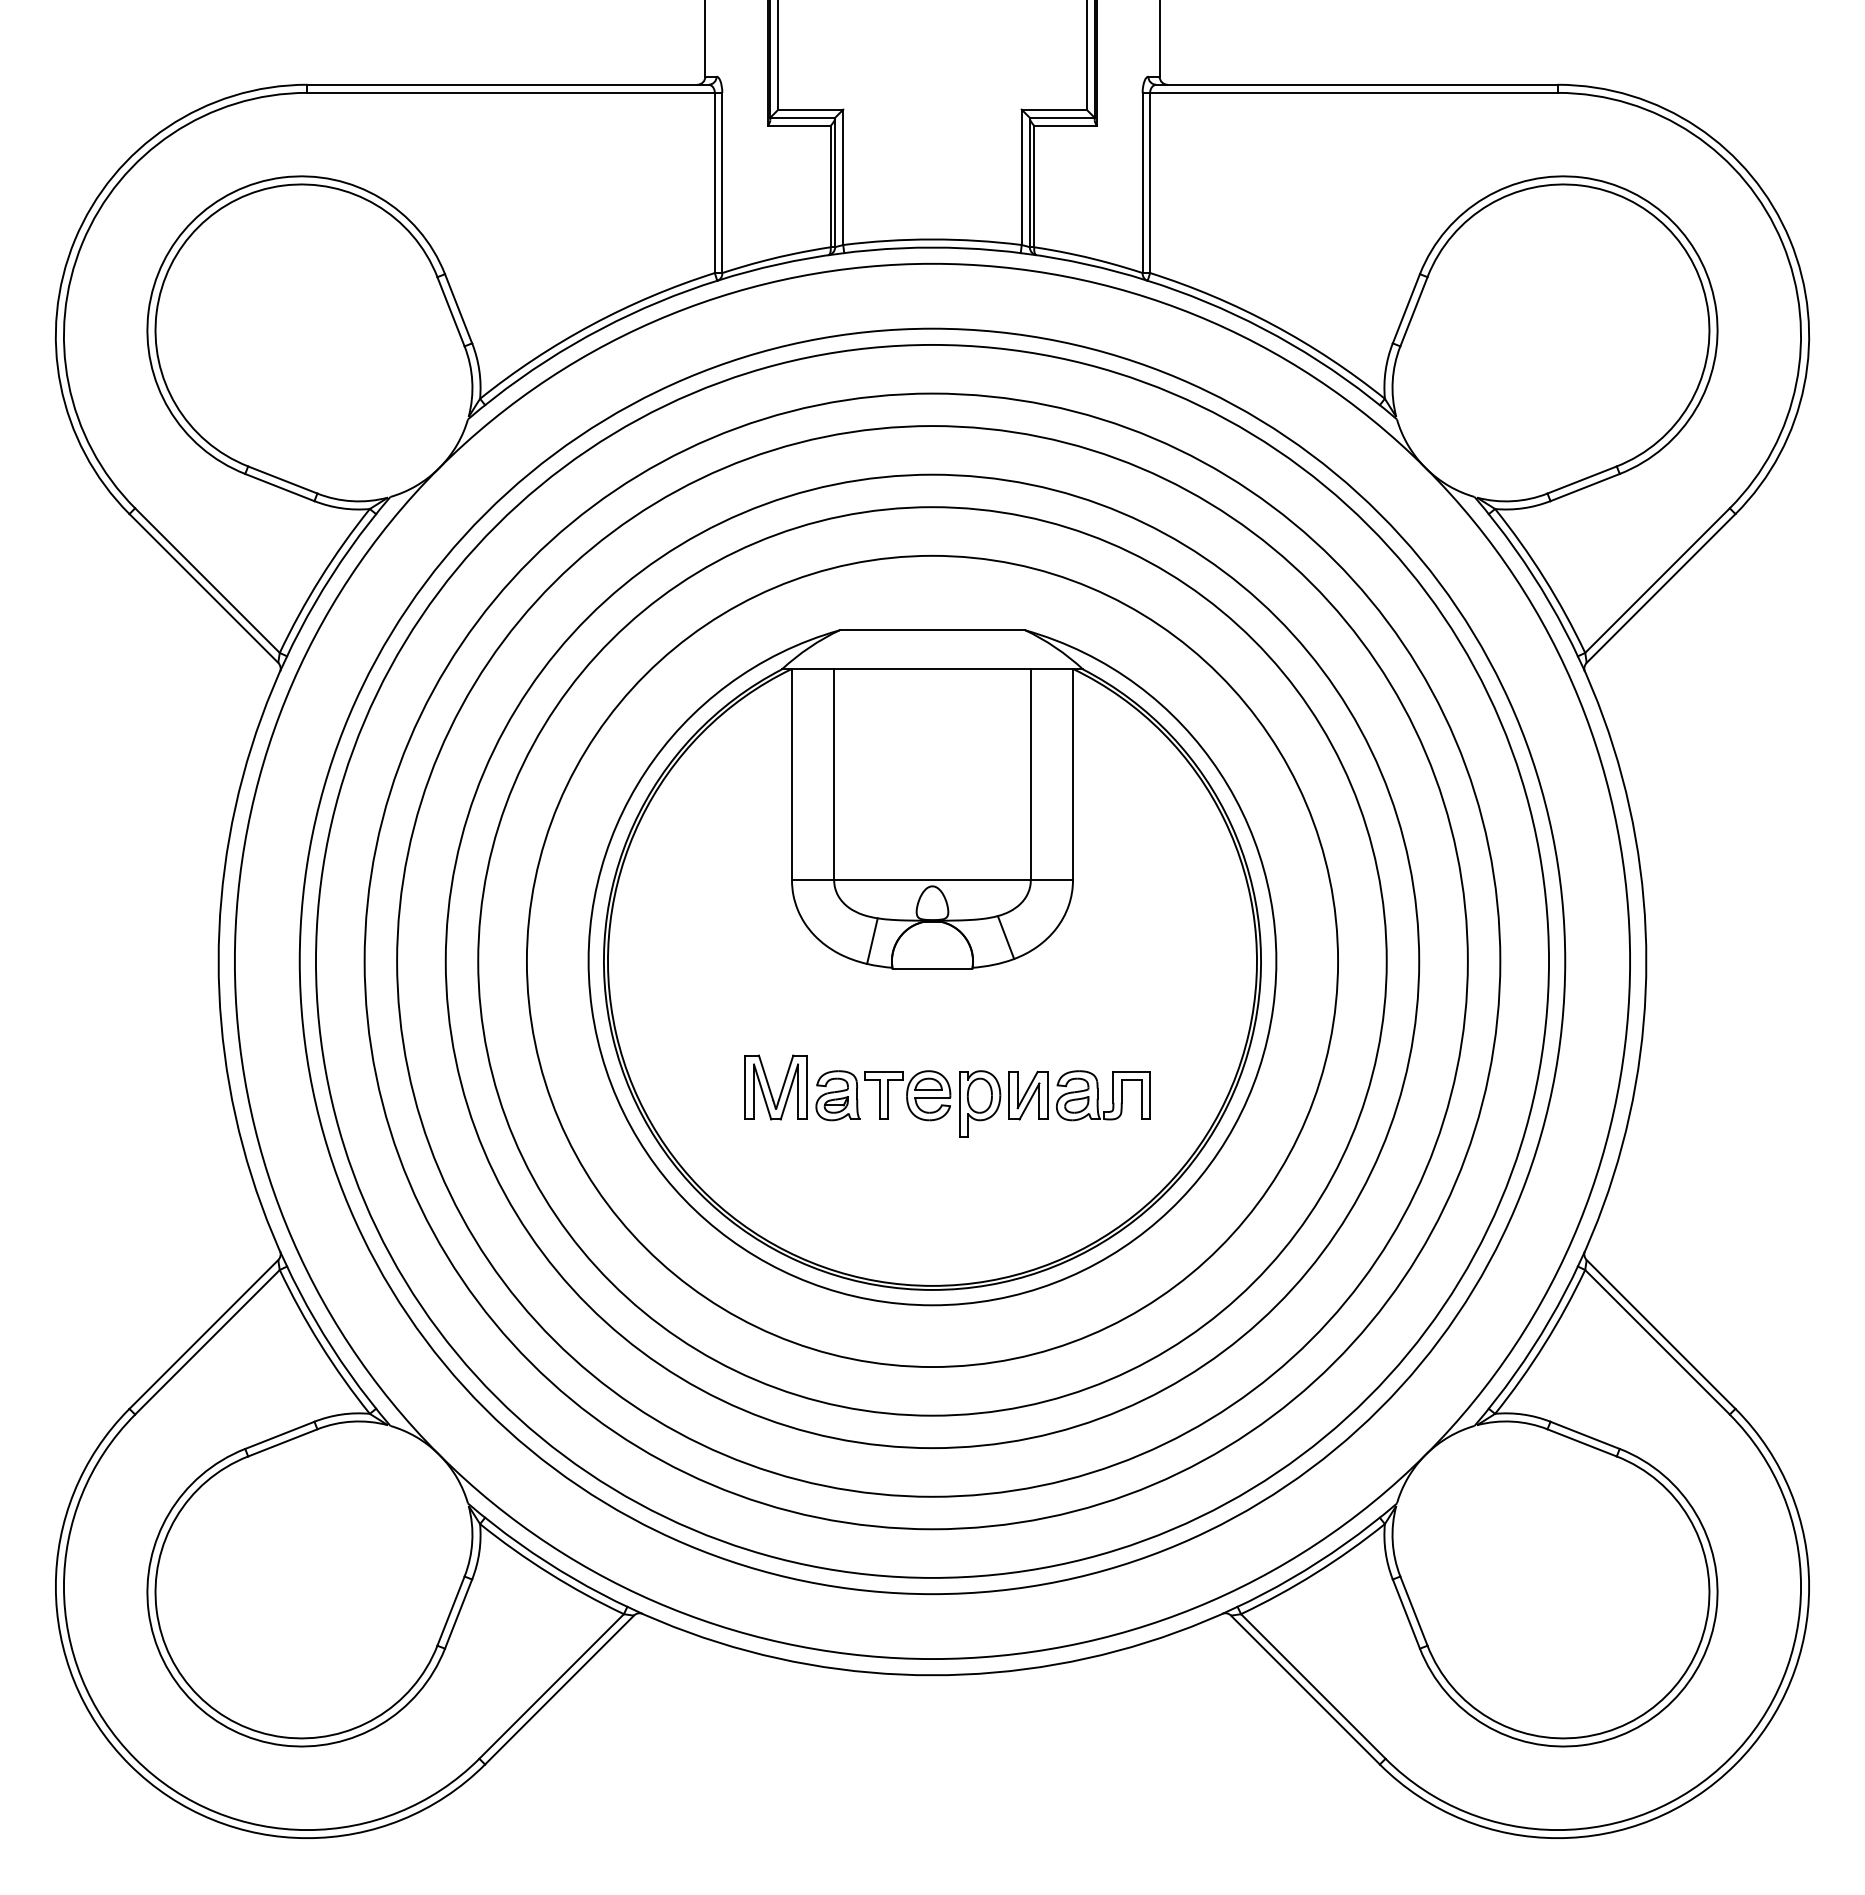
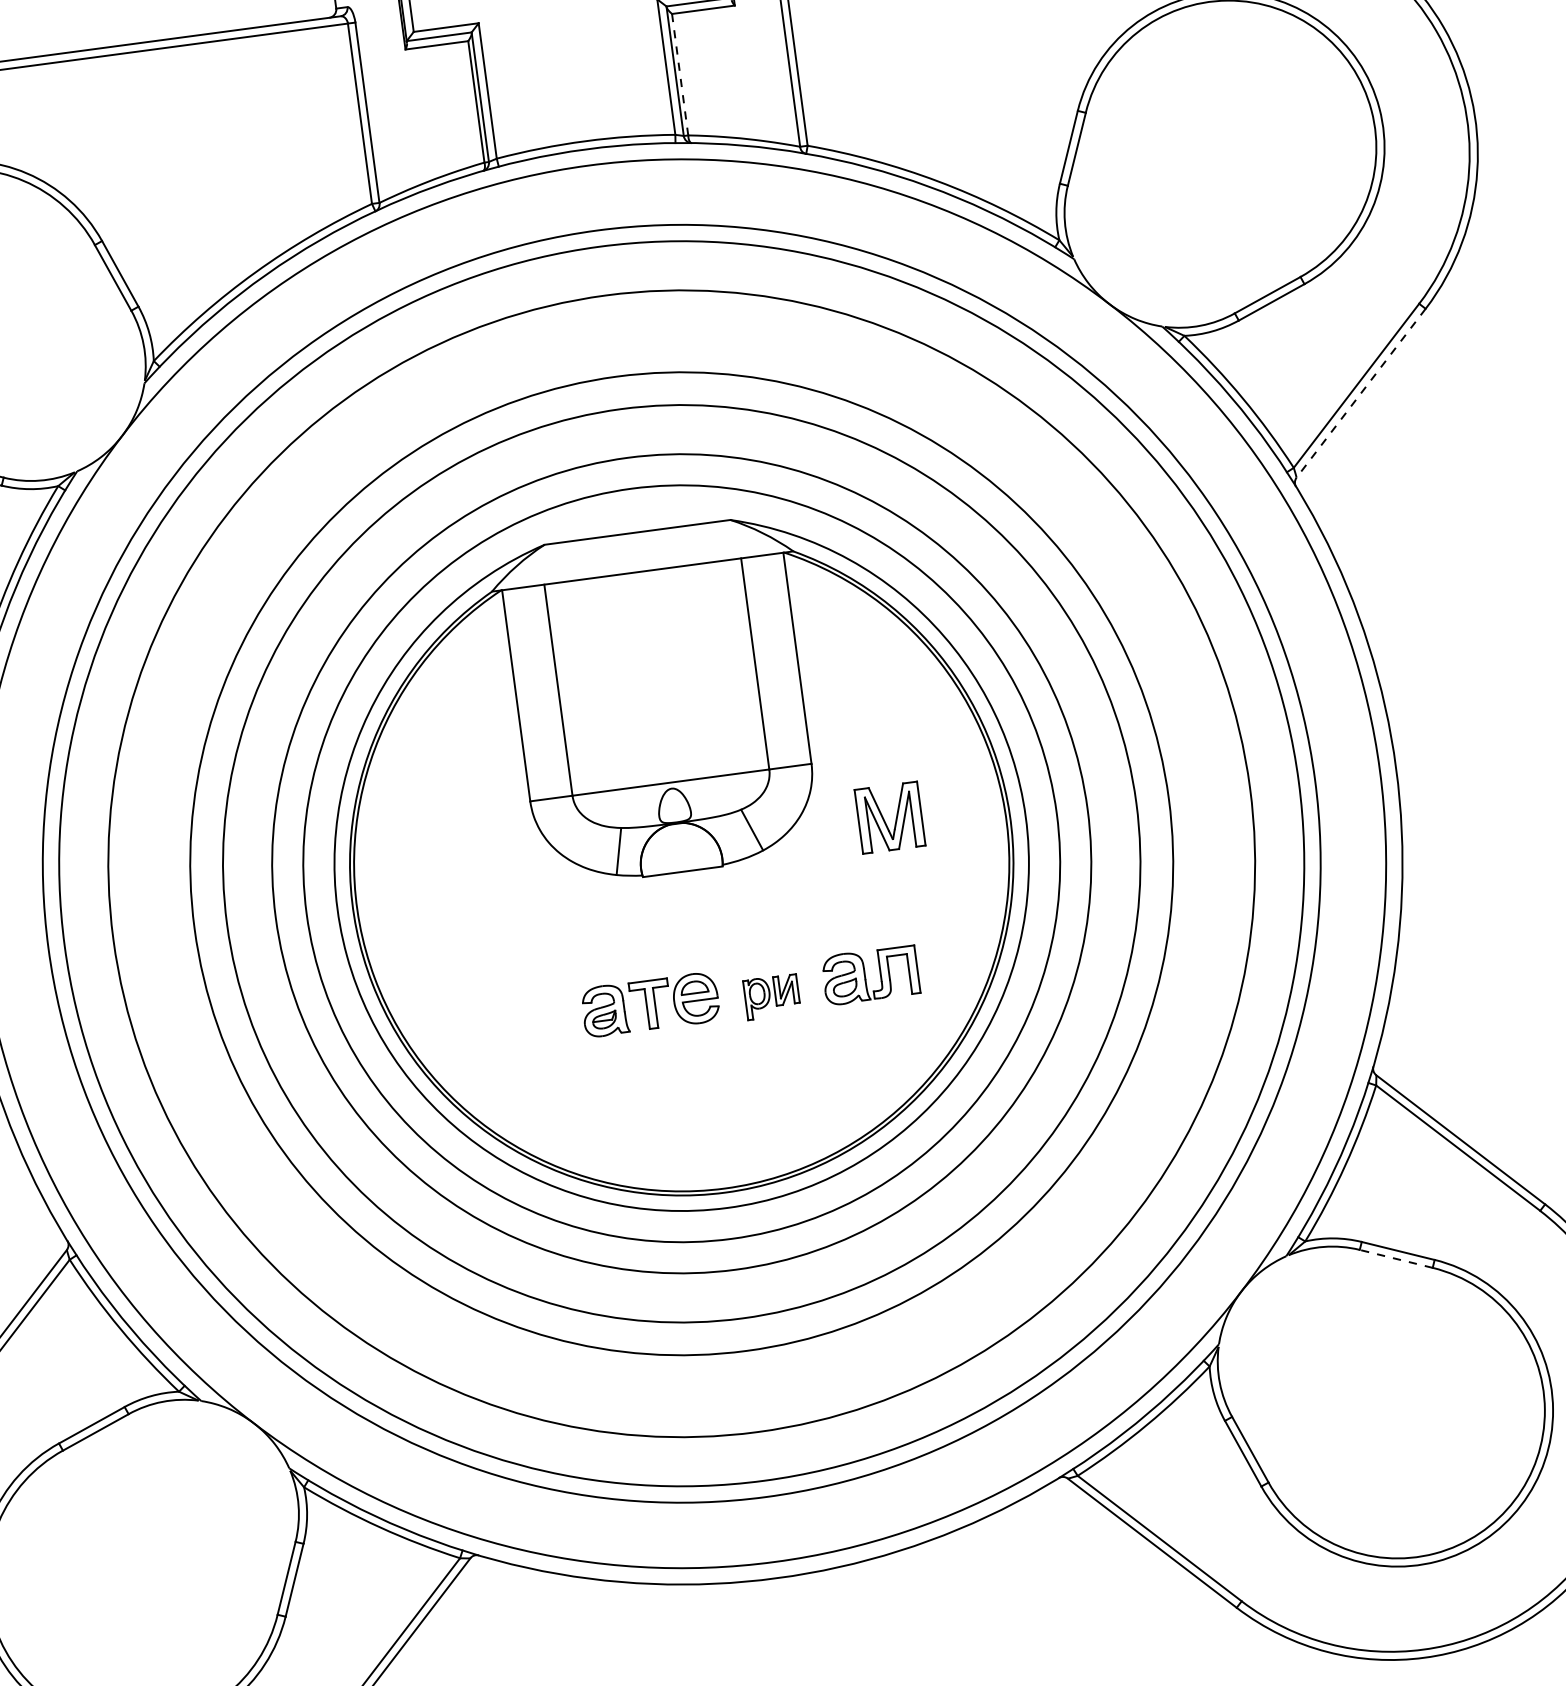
line: (1034, 186) -> (680, 74), solid -> dashed
line: (1660, 588) -> (1360, 393), solid -> dashed
circle: (932, 961) -> (681, 863), size x0.7
part: (775, 1087) -> (889, 817), moved
part: (1003, 1103) -> (771, 996), size x0.6
line: (1581, 1442) -> (1395, 1258), solid -> dashed

